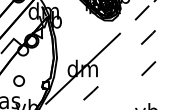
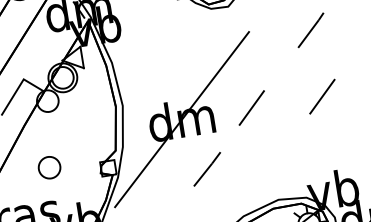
line: (115, 68) -> (251, 107), added

